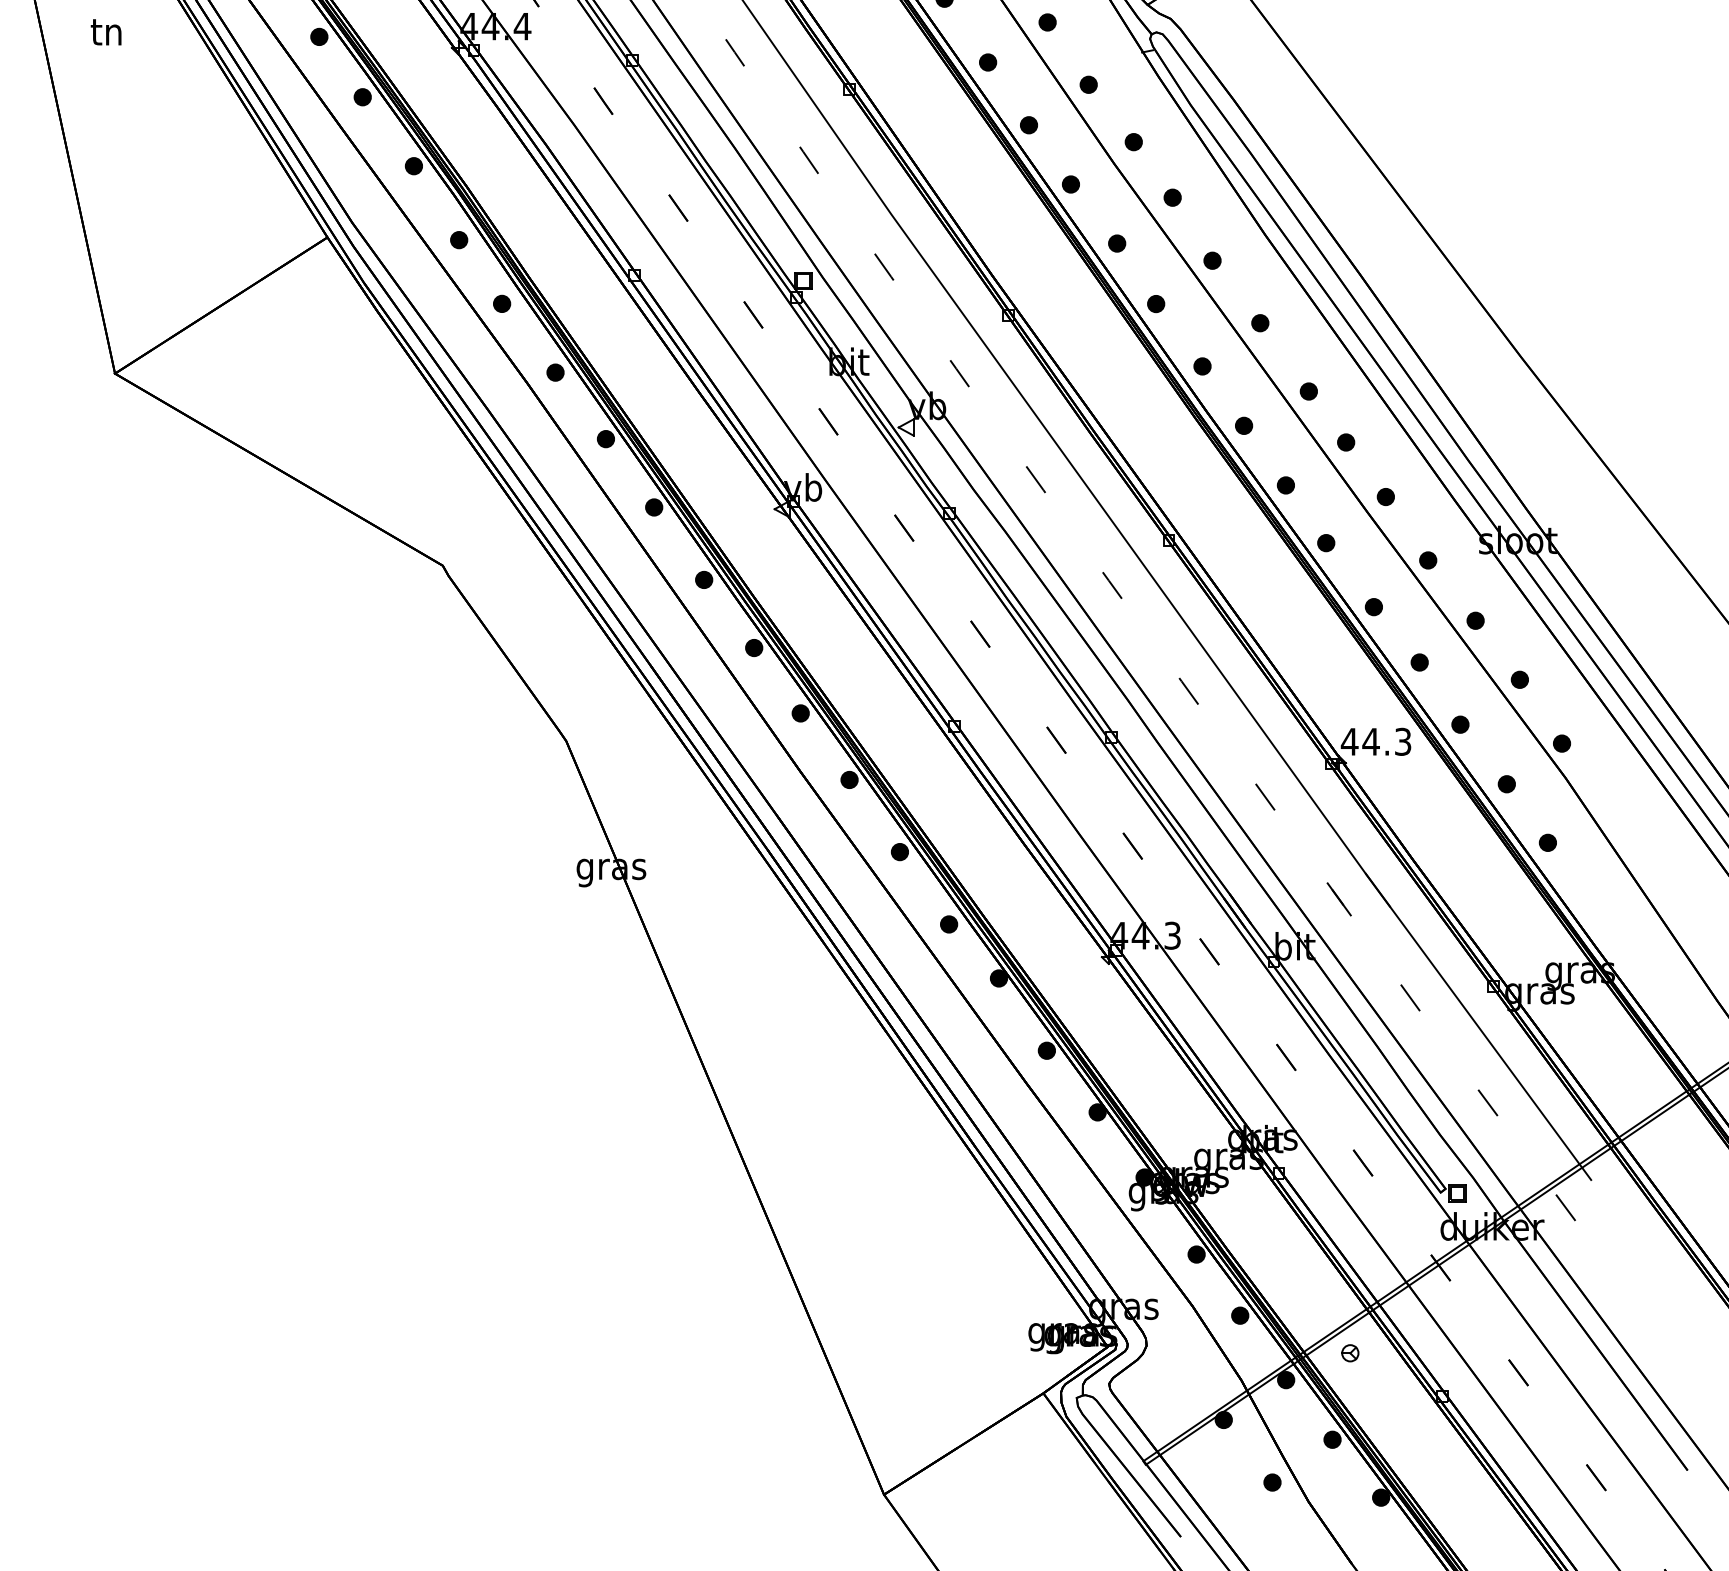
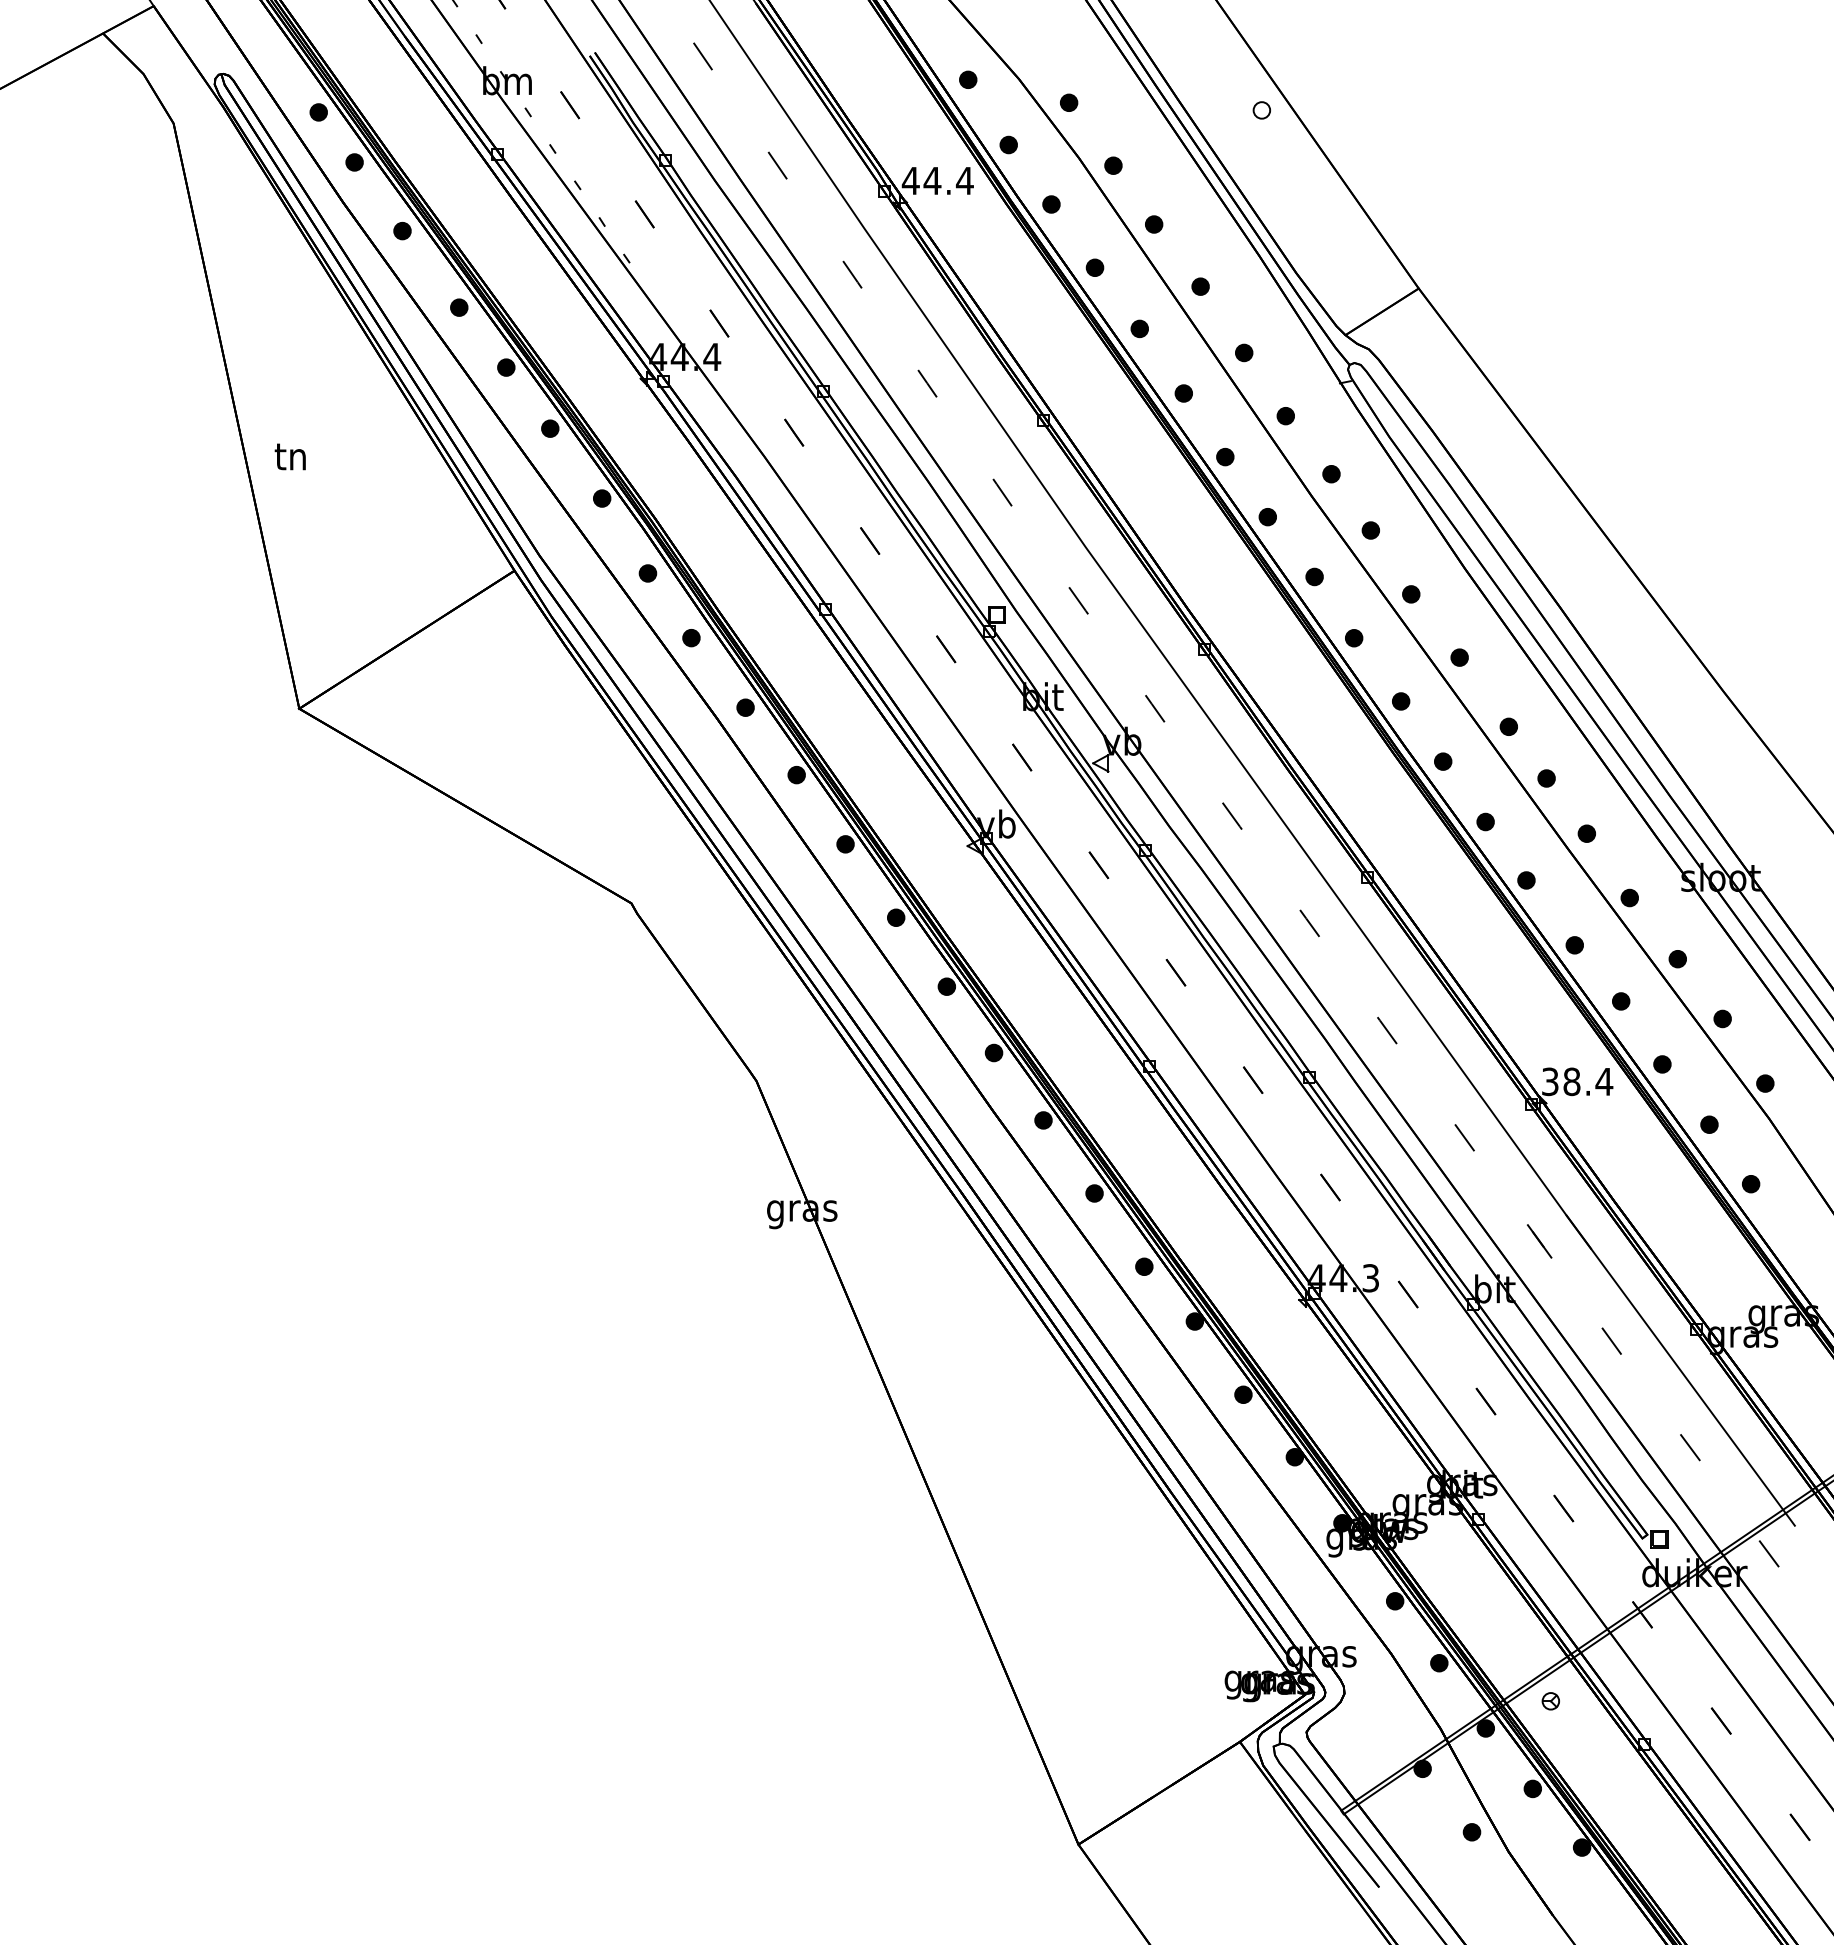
text: (105, 31) -> (289, 456), moved
text: (1376, 741) -> (1577, 1081), 44.3 -> 38.4

